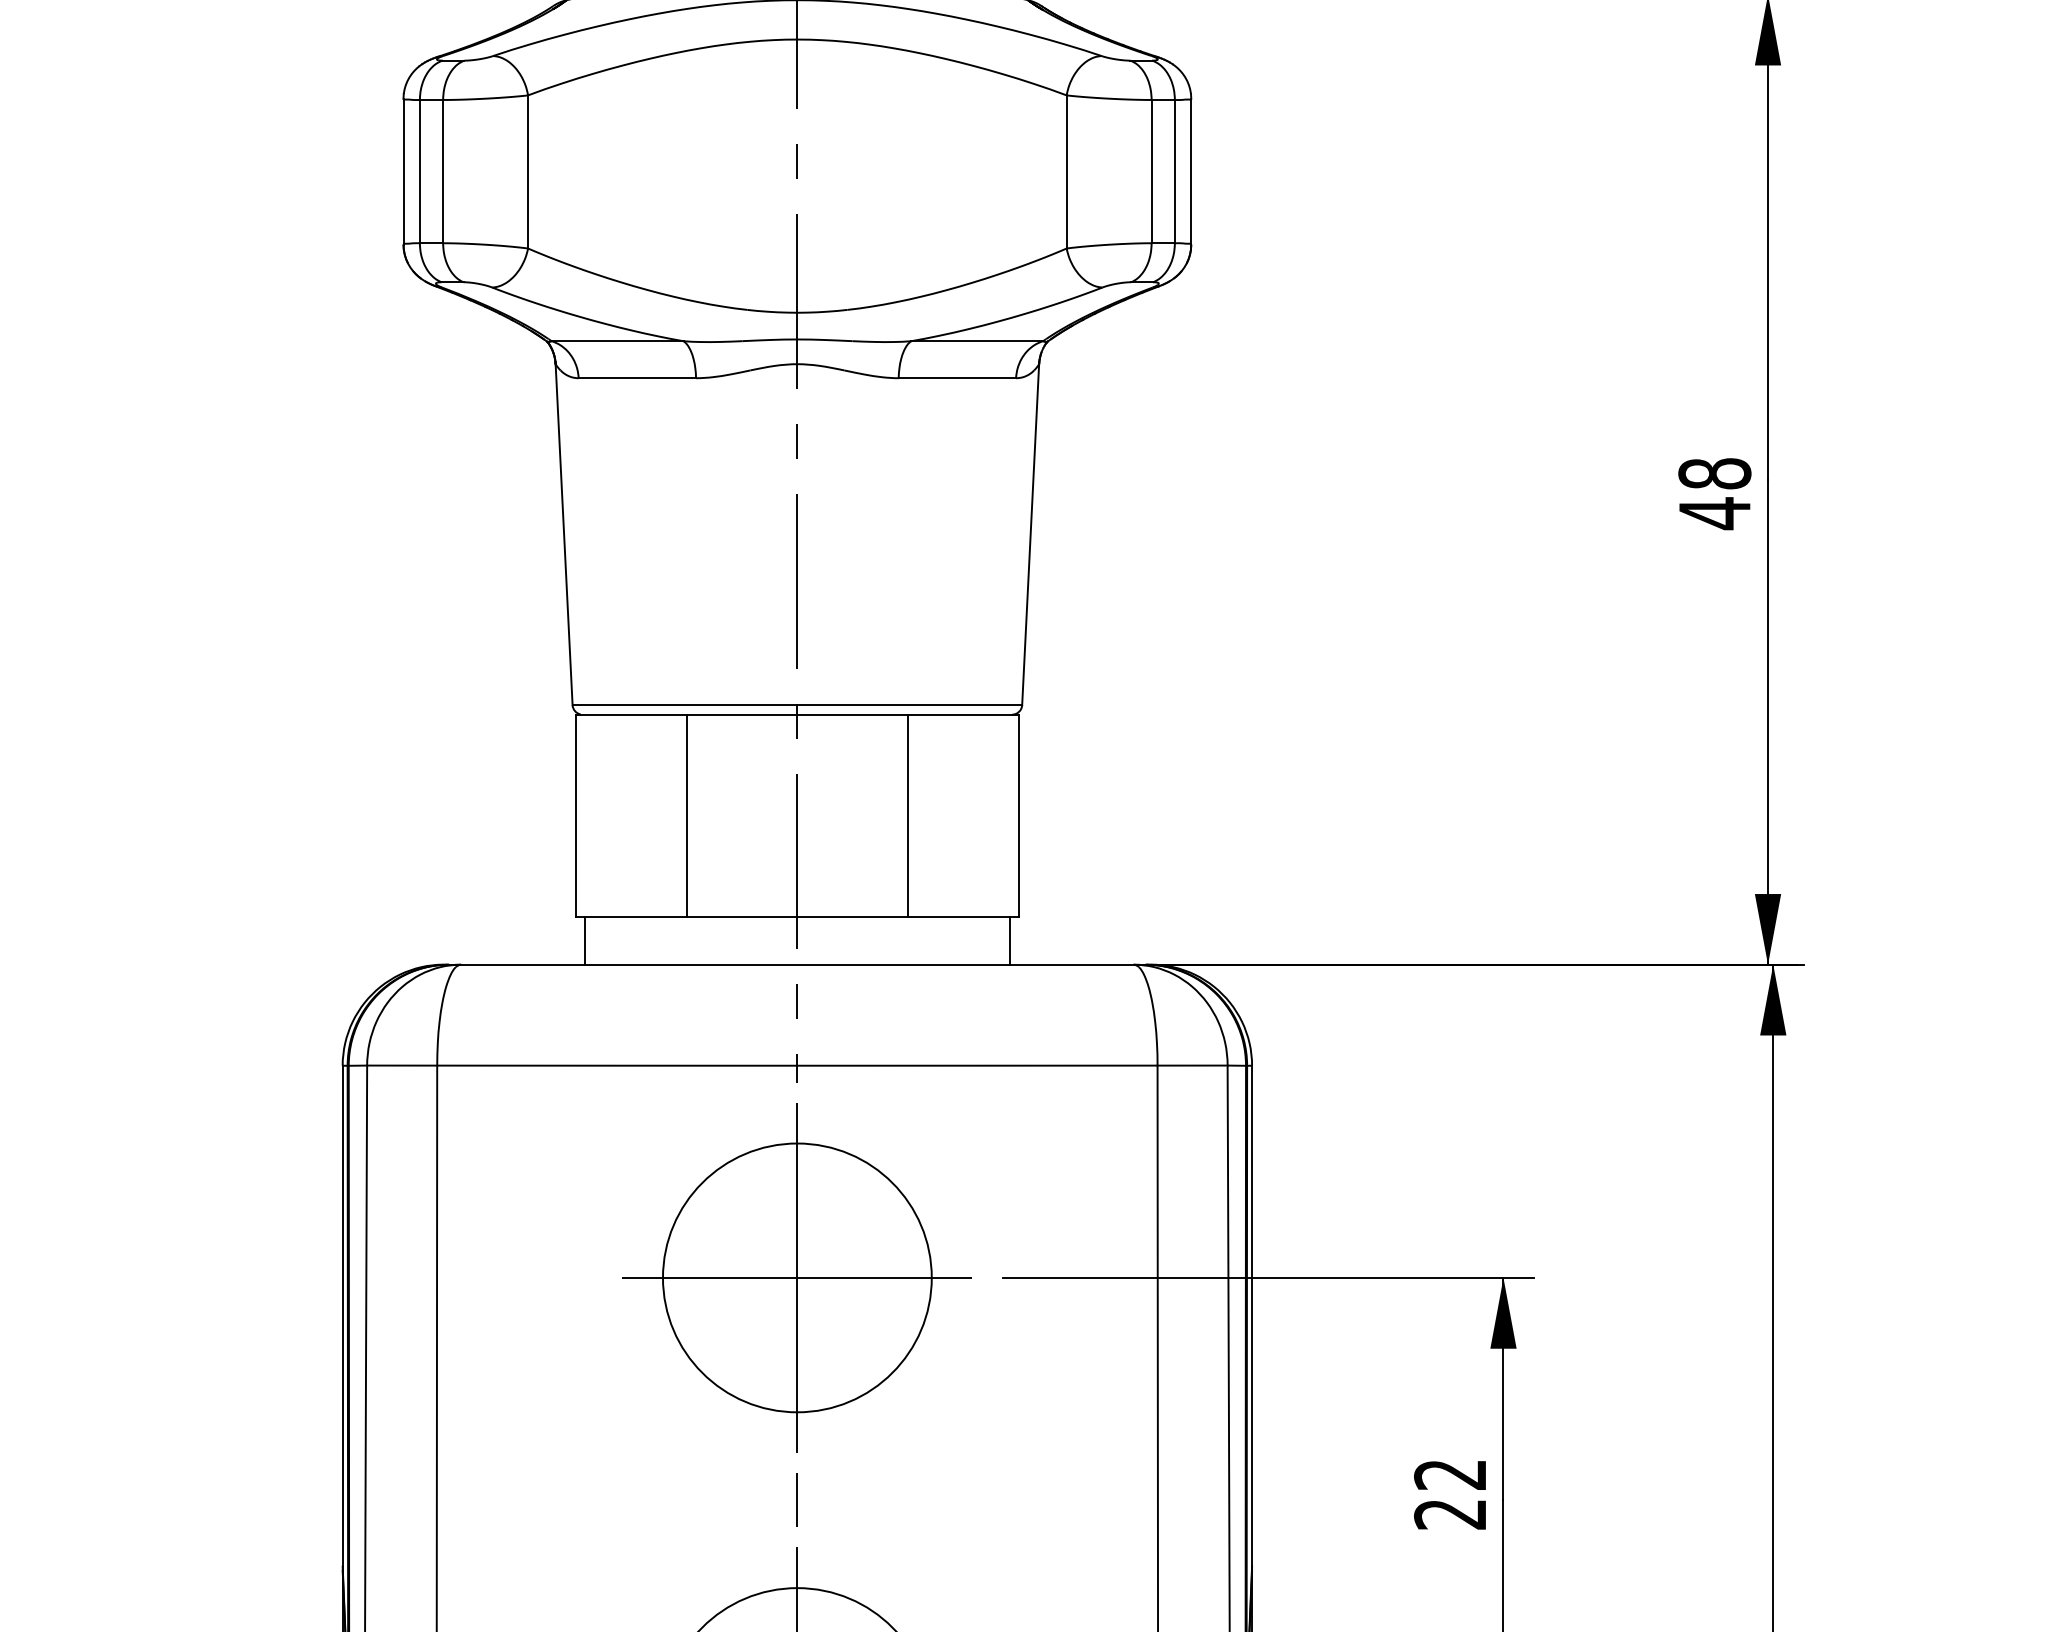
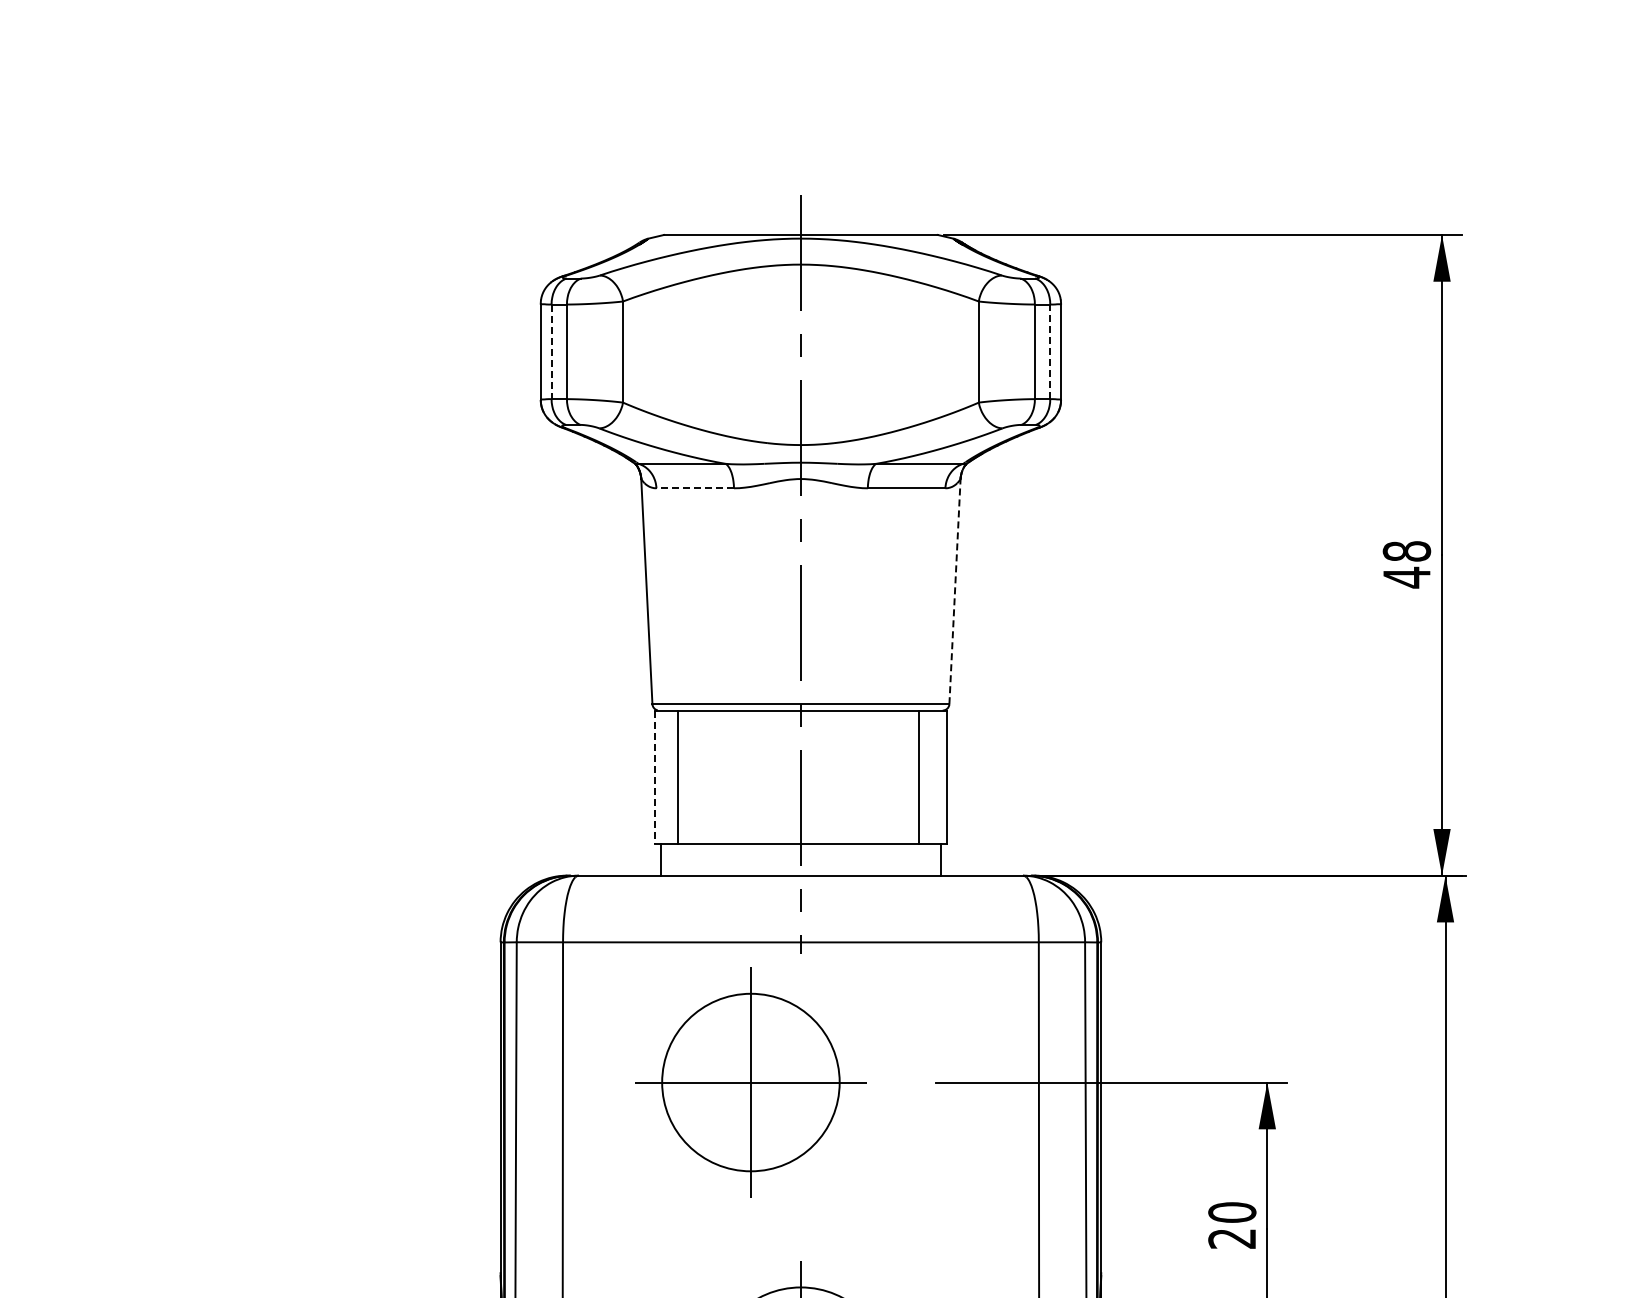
line: (1175, 171) -> (1050, 351), solid -> dashed
line: (419, 172) -> (551, 352), solid -> dashed
line: (637, 378) -> (695, 488), solid -> dashed
line: (1031, 534) -> (955, 591), solid -> dashed
line: (575, 816) -> (654, 777), solid -> dashed
line: (686, 816) -> (677, 777), moved
line: (908, 816) -> (919, 777), moved
part: (796, 1277) -> (750, 1082), moved
text: (1450, 1474) -> (1232, 1212), 22 -> 20
line: (796, 1500) -> (800, 1229), removed

